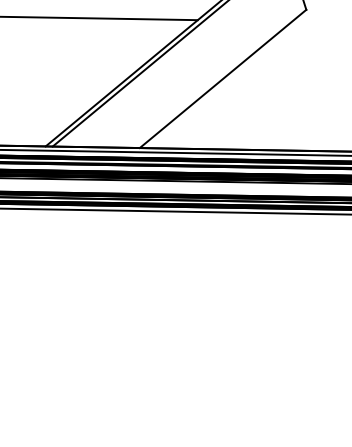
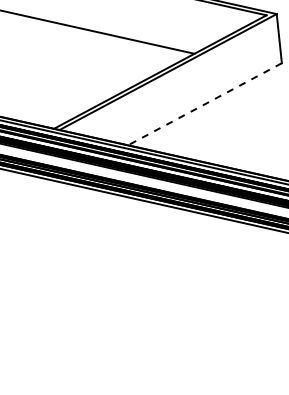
line: (222, 79) -> (204, 104), solid -> dashed

